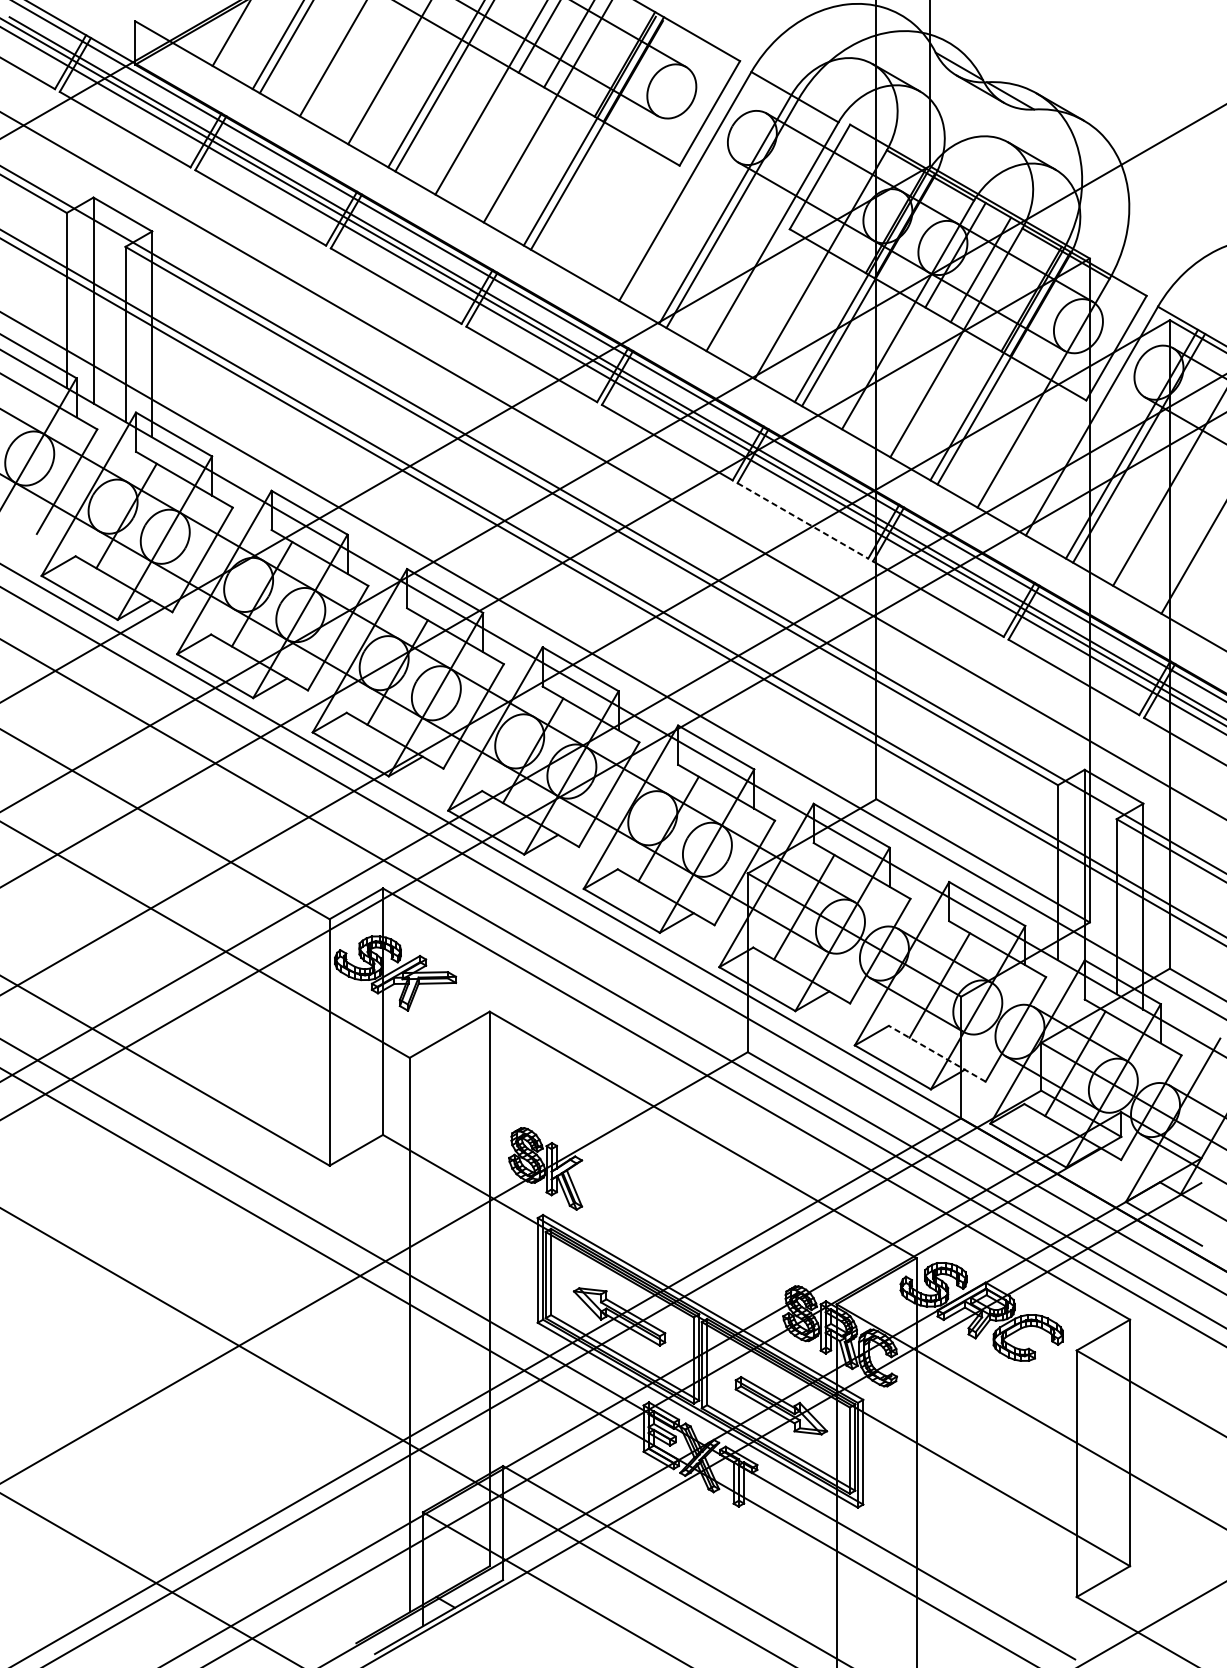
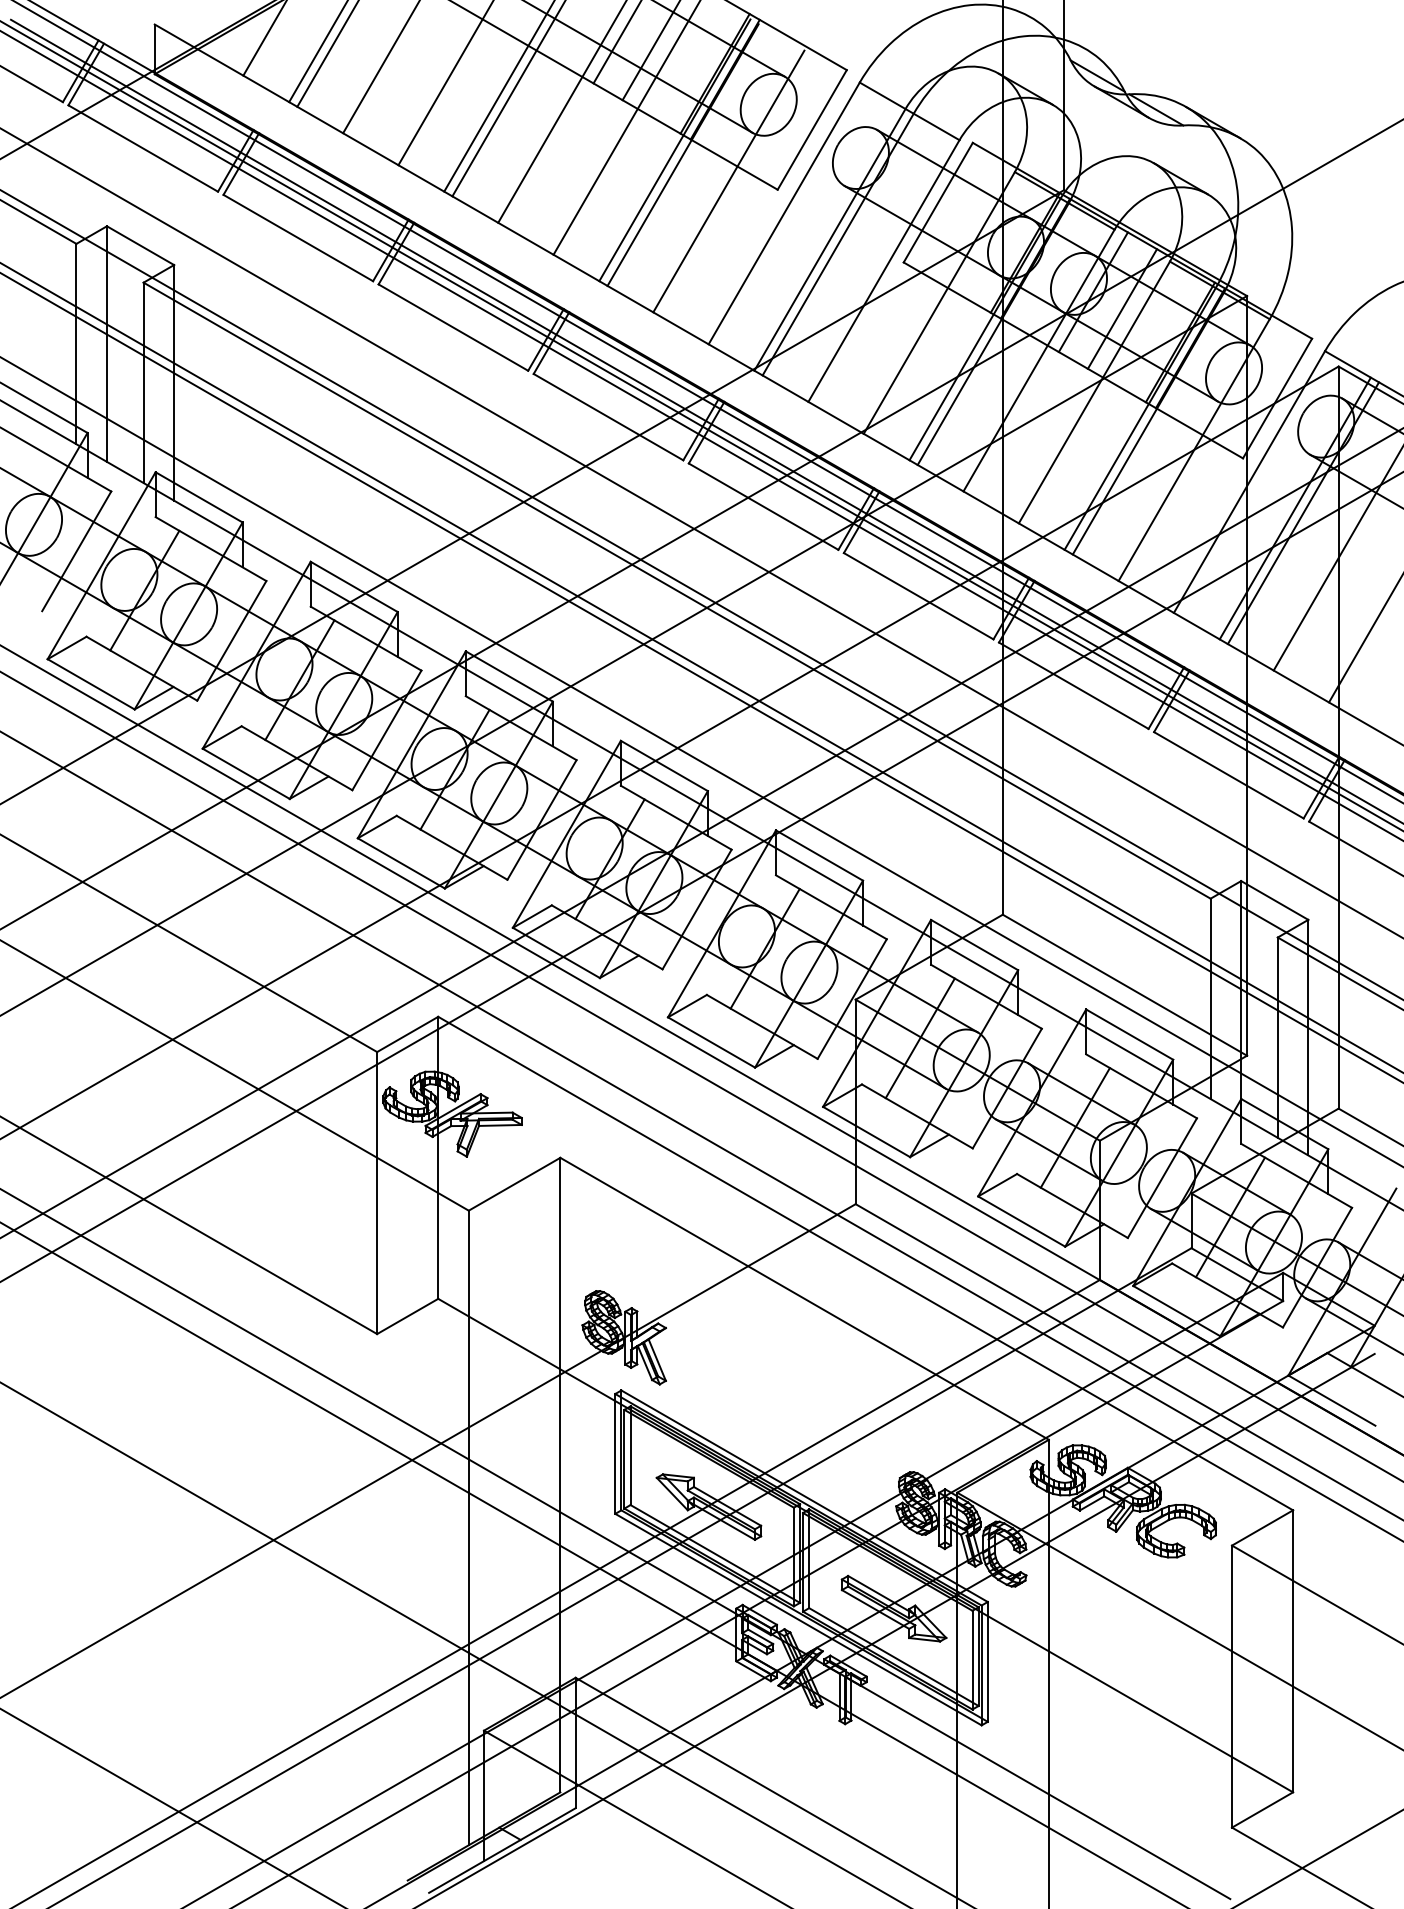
line: (636, 158) -> (728, 181), added
line: (803, 521) -> (919, 596), dashed -> solid
line: (937, 1054) -> (1072, 1206), dashed -> solid

